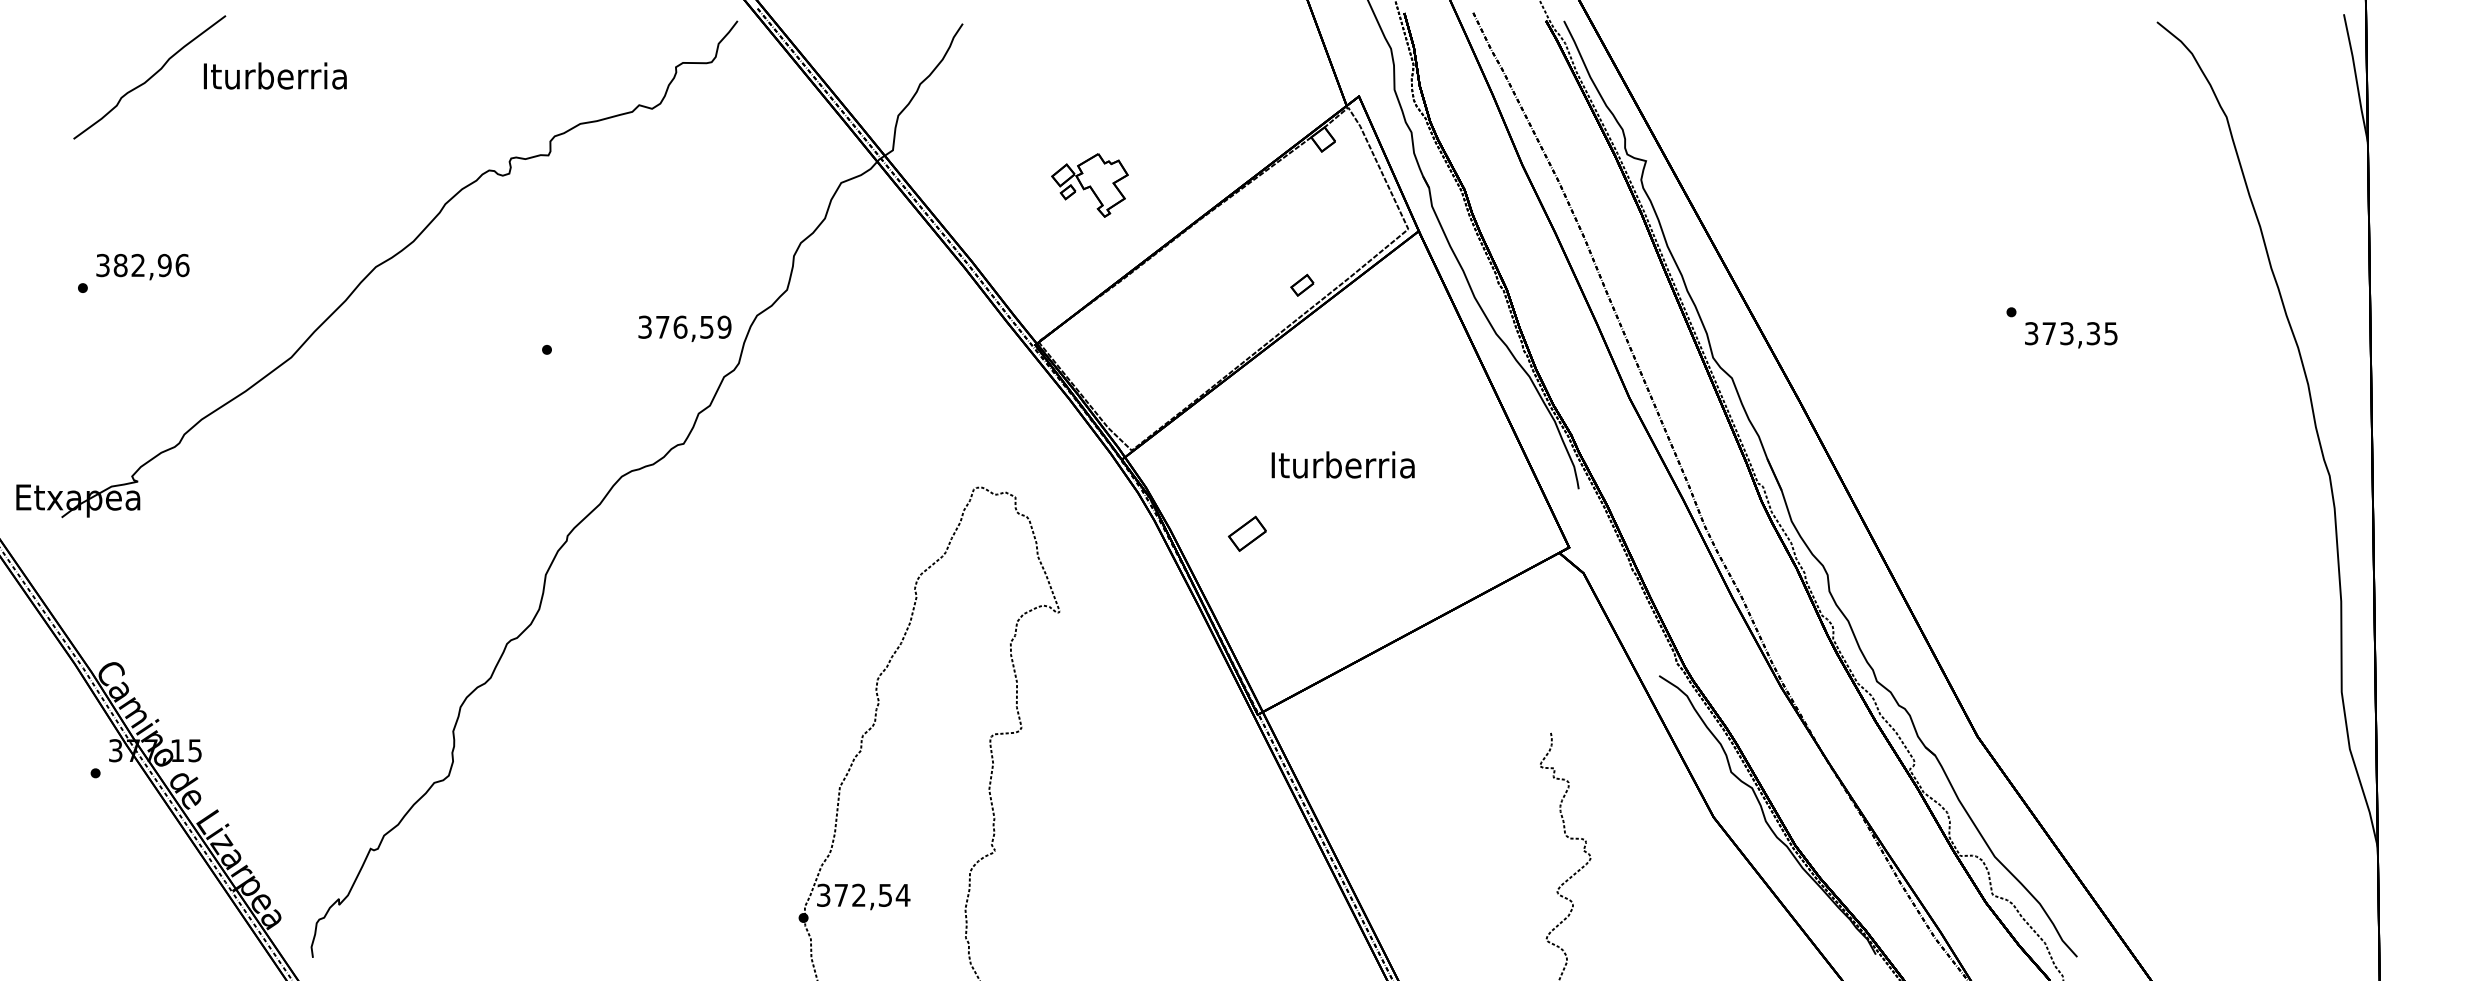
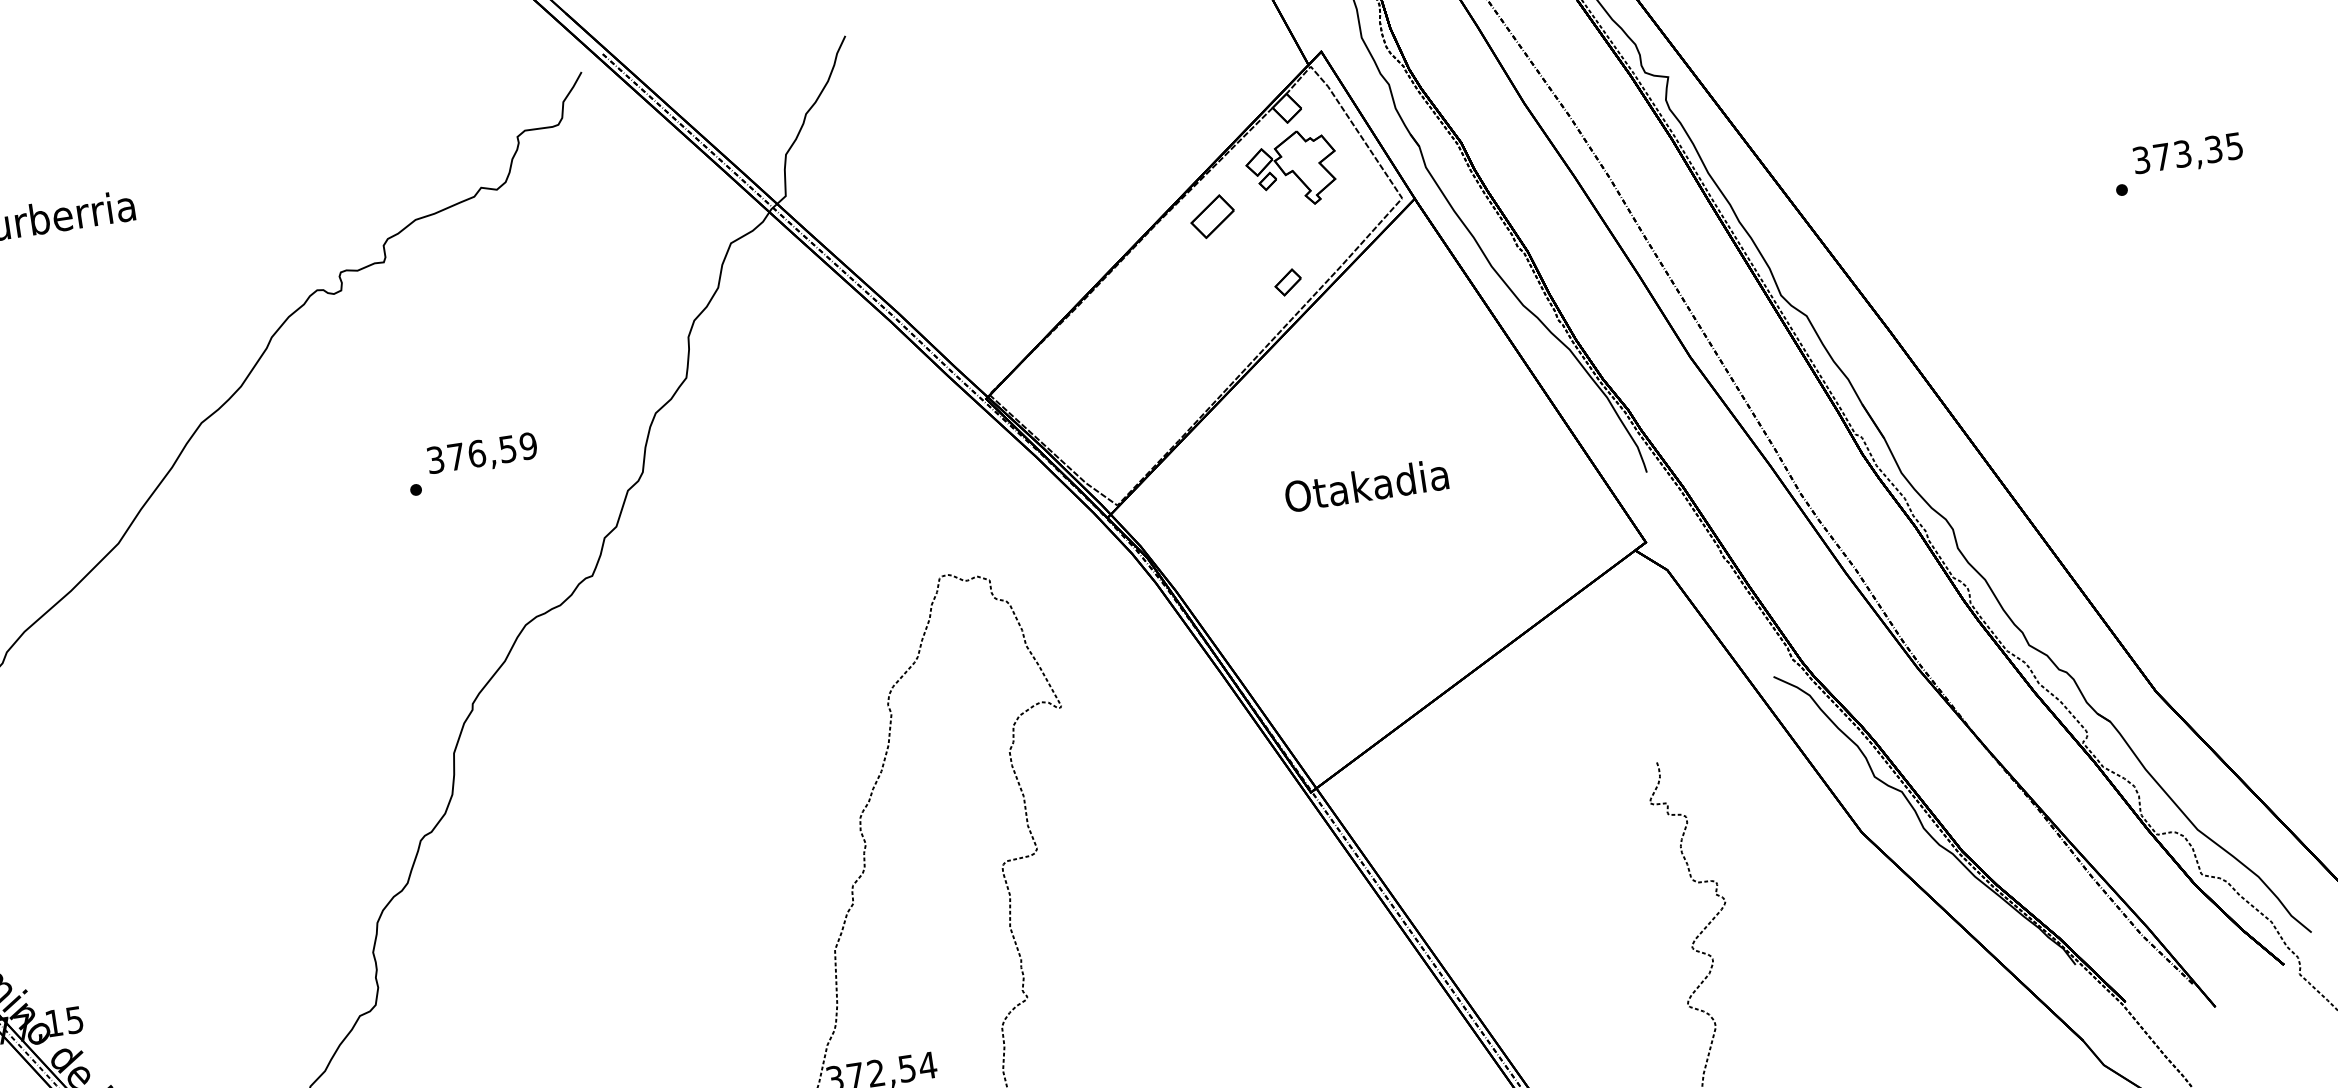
part: (1089, 185) -> (1291, 169), moved
text: (684, 328) -> (481, 454), moved
text: (2071, 335) -> (2188, 155), moved
text: (1342, 464) -> (1366, 484), Iturberria -> Otakadia
part: (1247, 533) -> (1212, 216), moved

